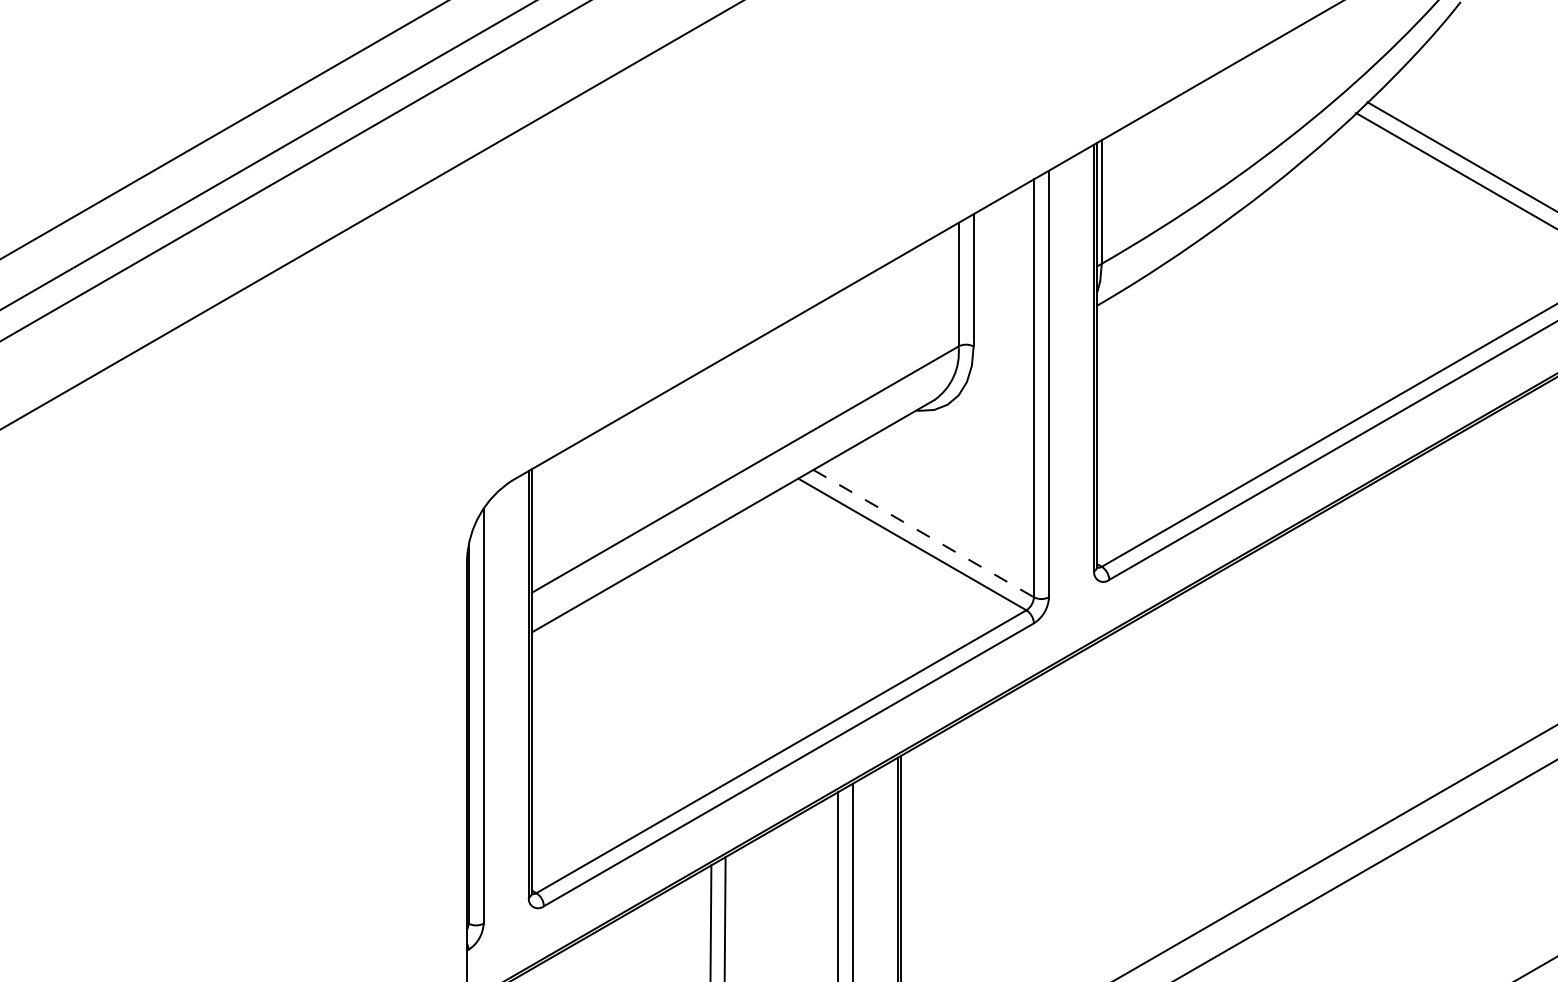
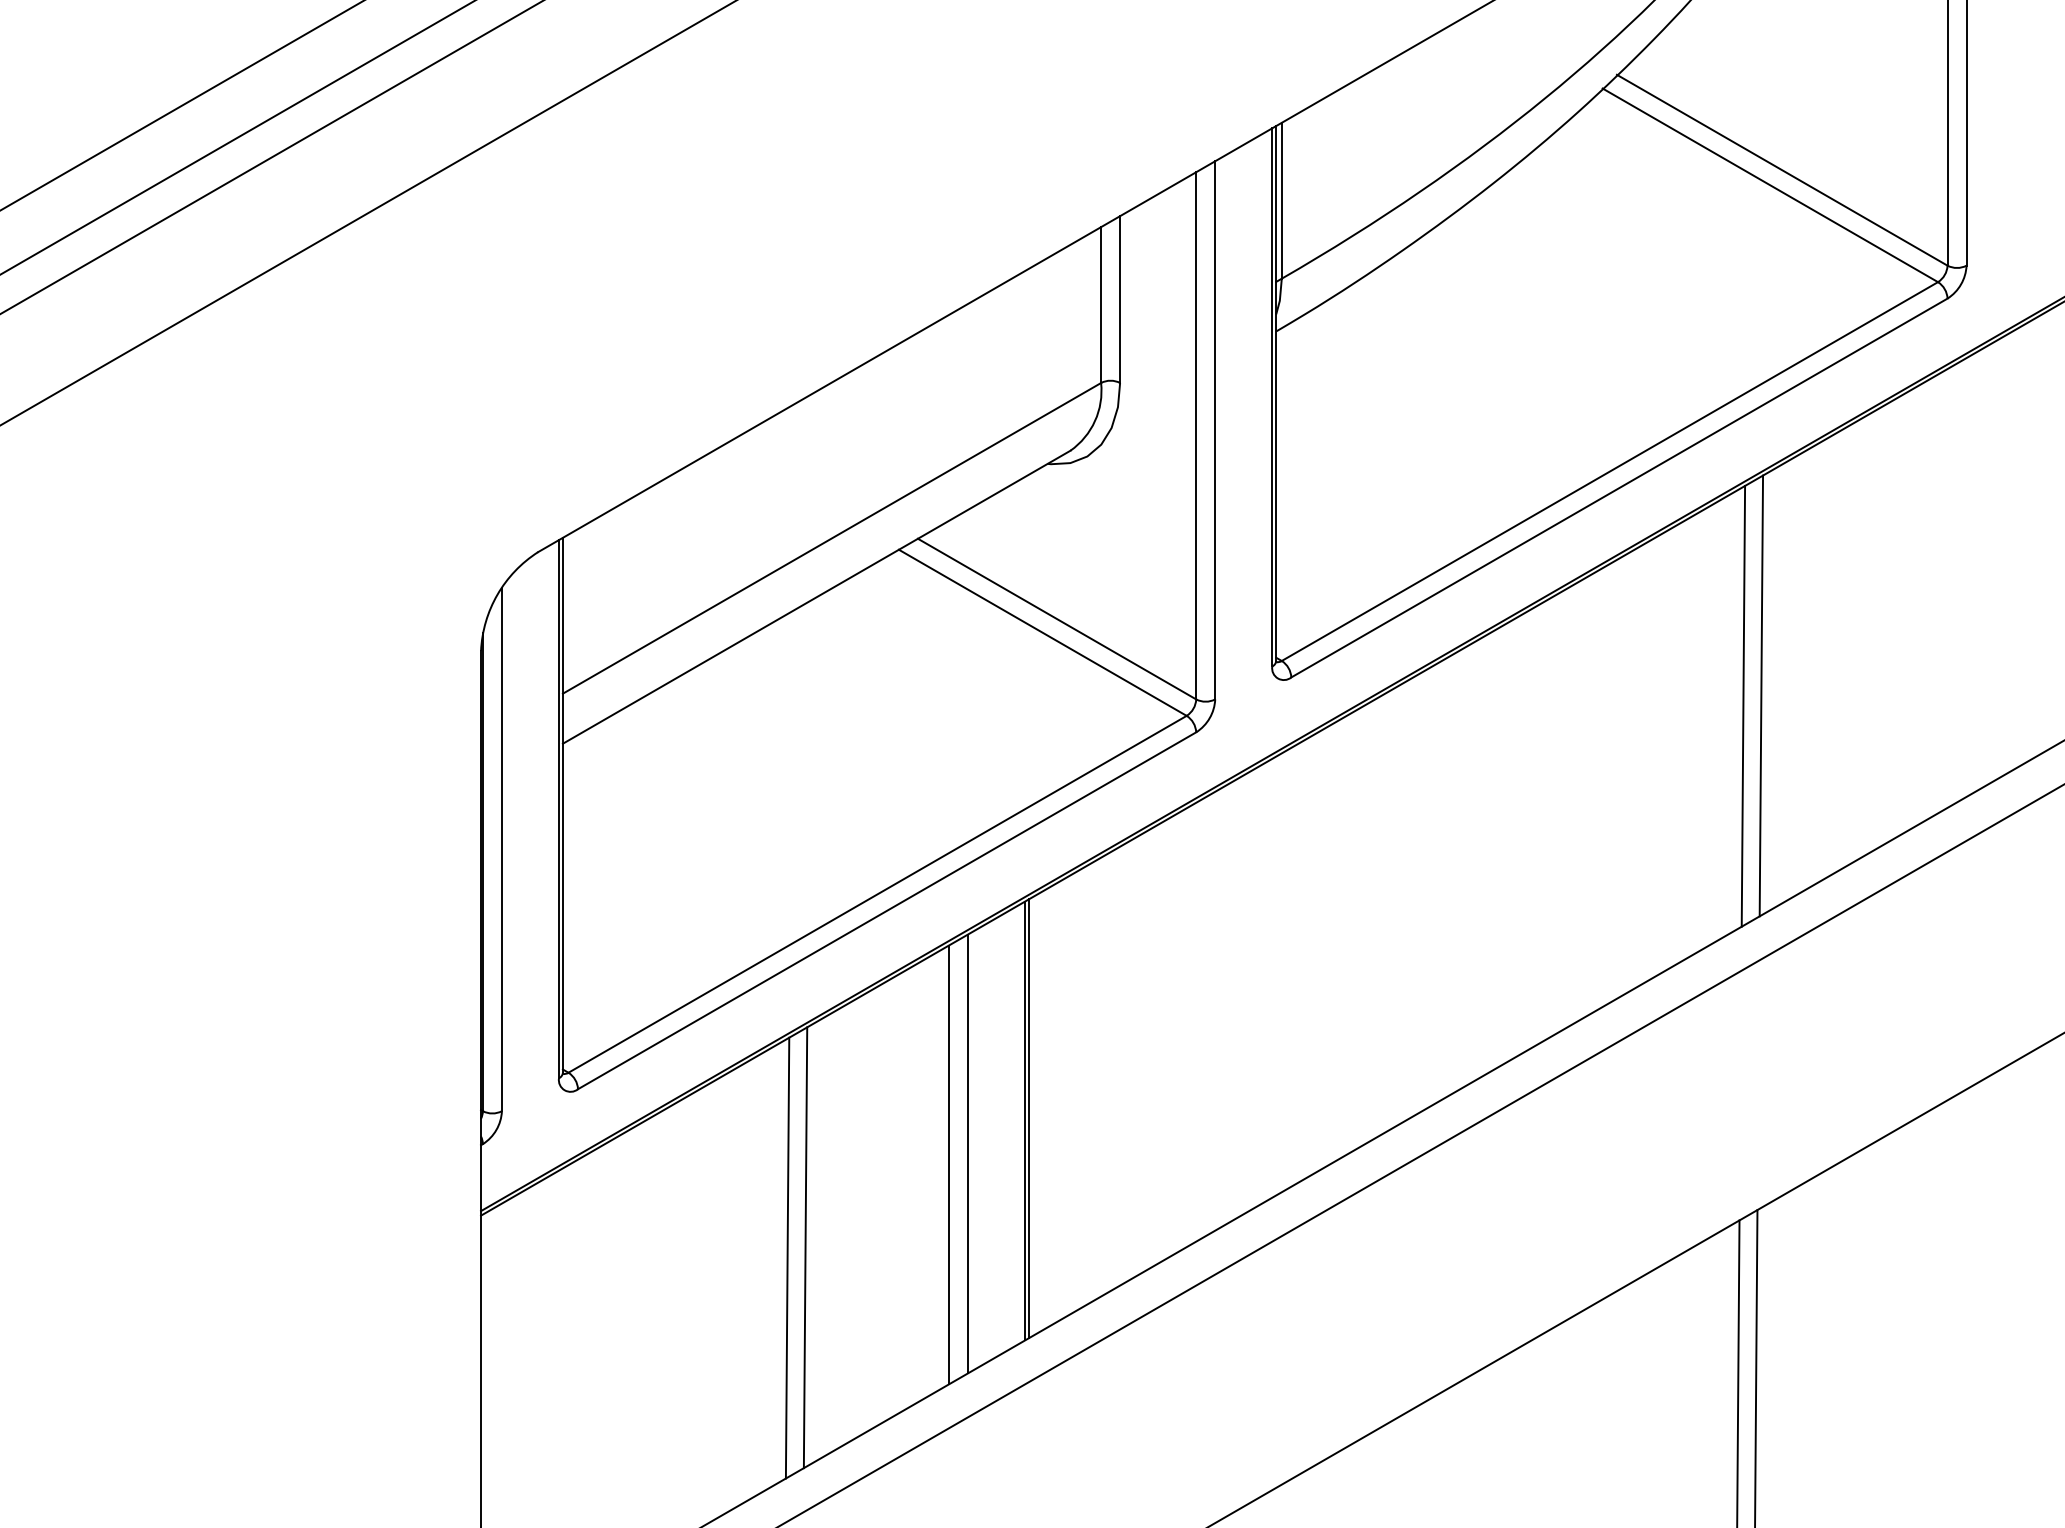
line: (923, 533) -> (1057, 619), dashed -> solid
line: (1481, 594) -> (1761, 695), added
line: (1467, 602) -> (1743, 705), added

